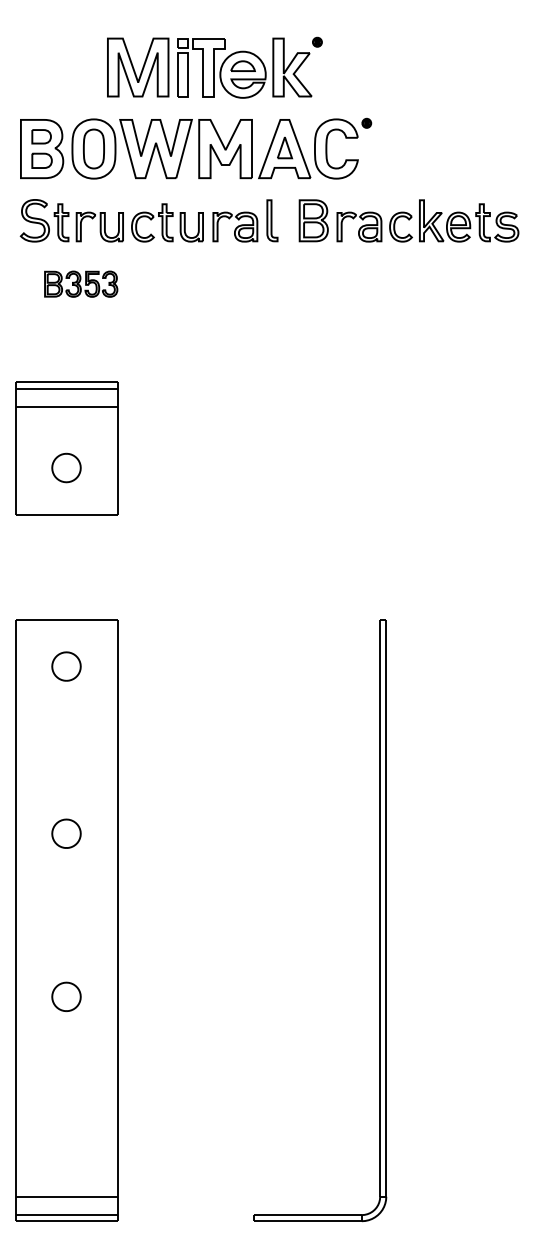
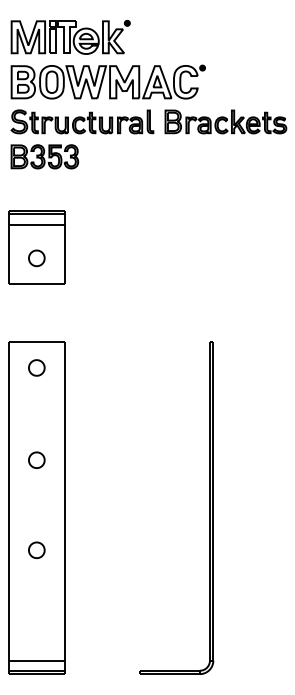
part: (214, 67) -> (70, 37), moved
part: (80, 283) -> (44, 156), size x1.67

